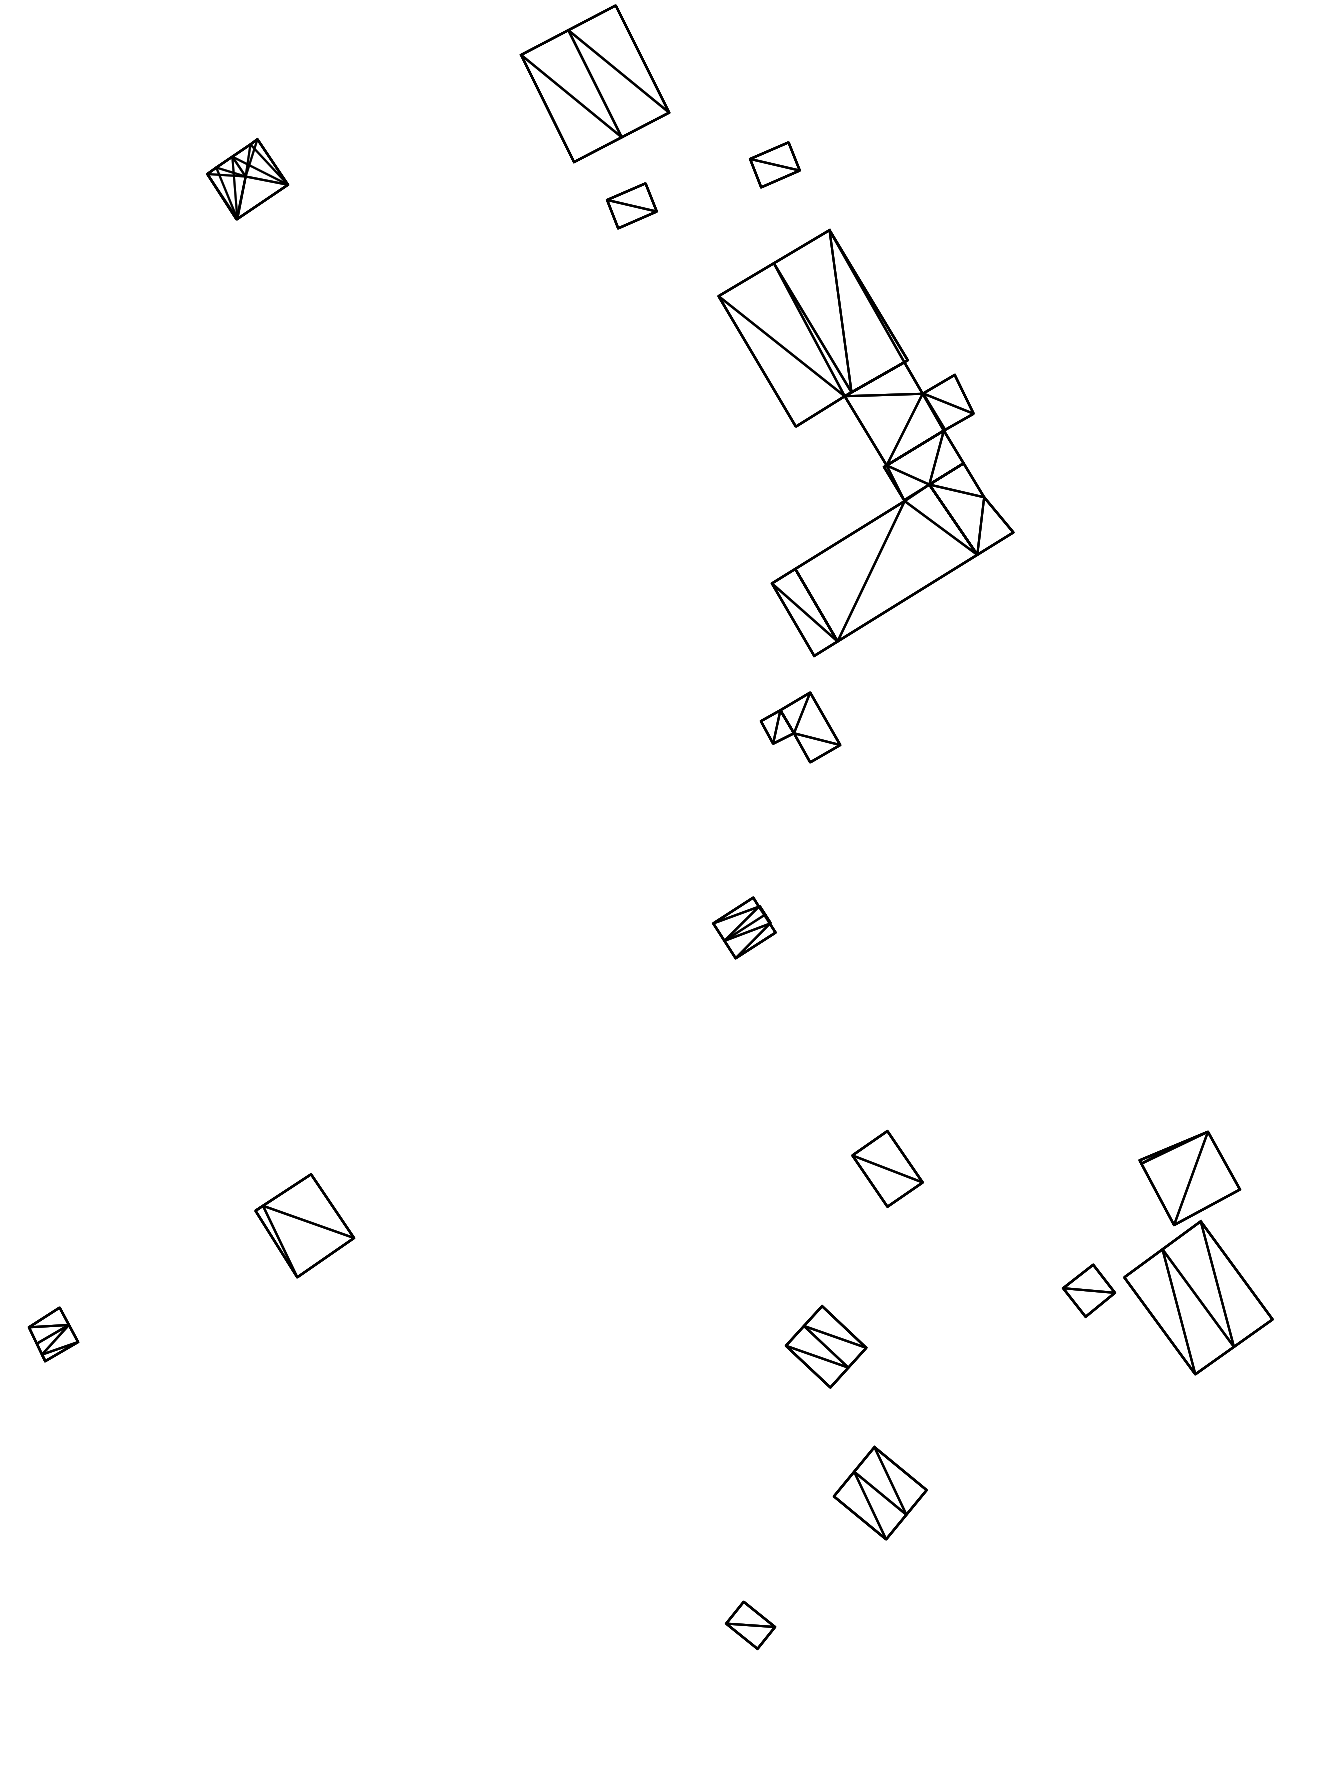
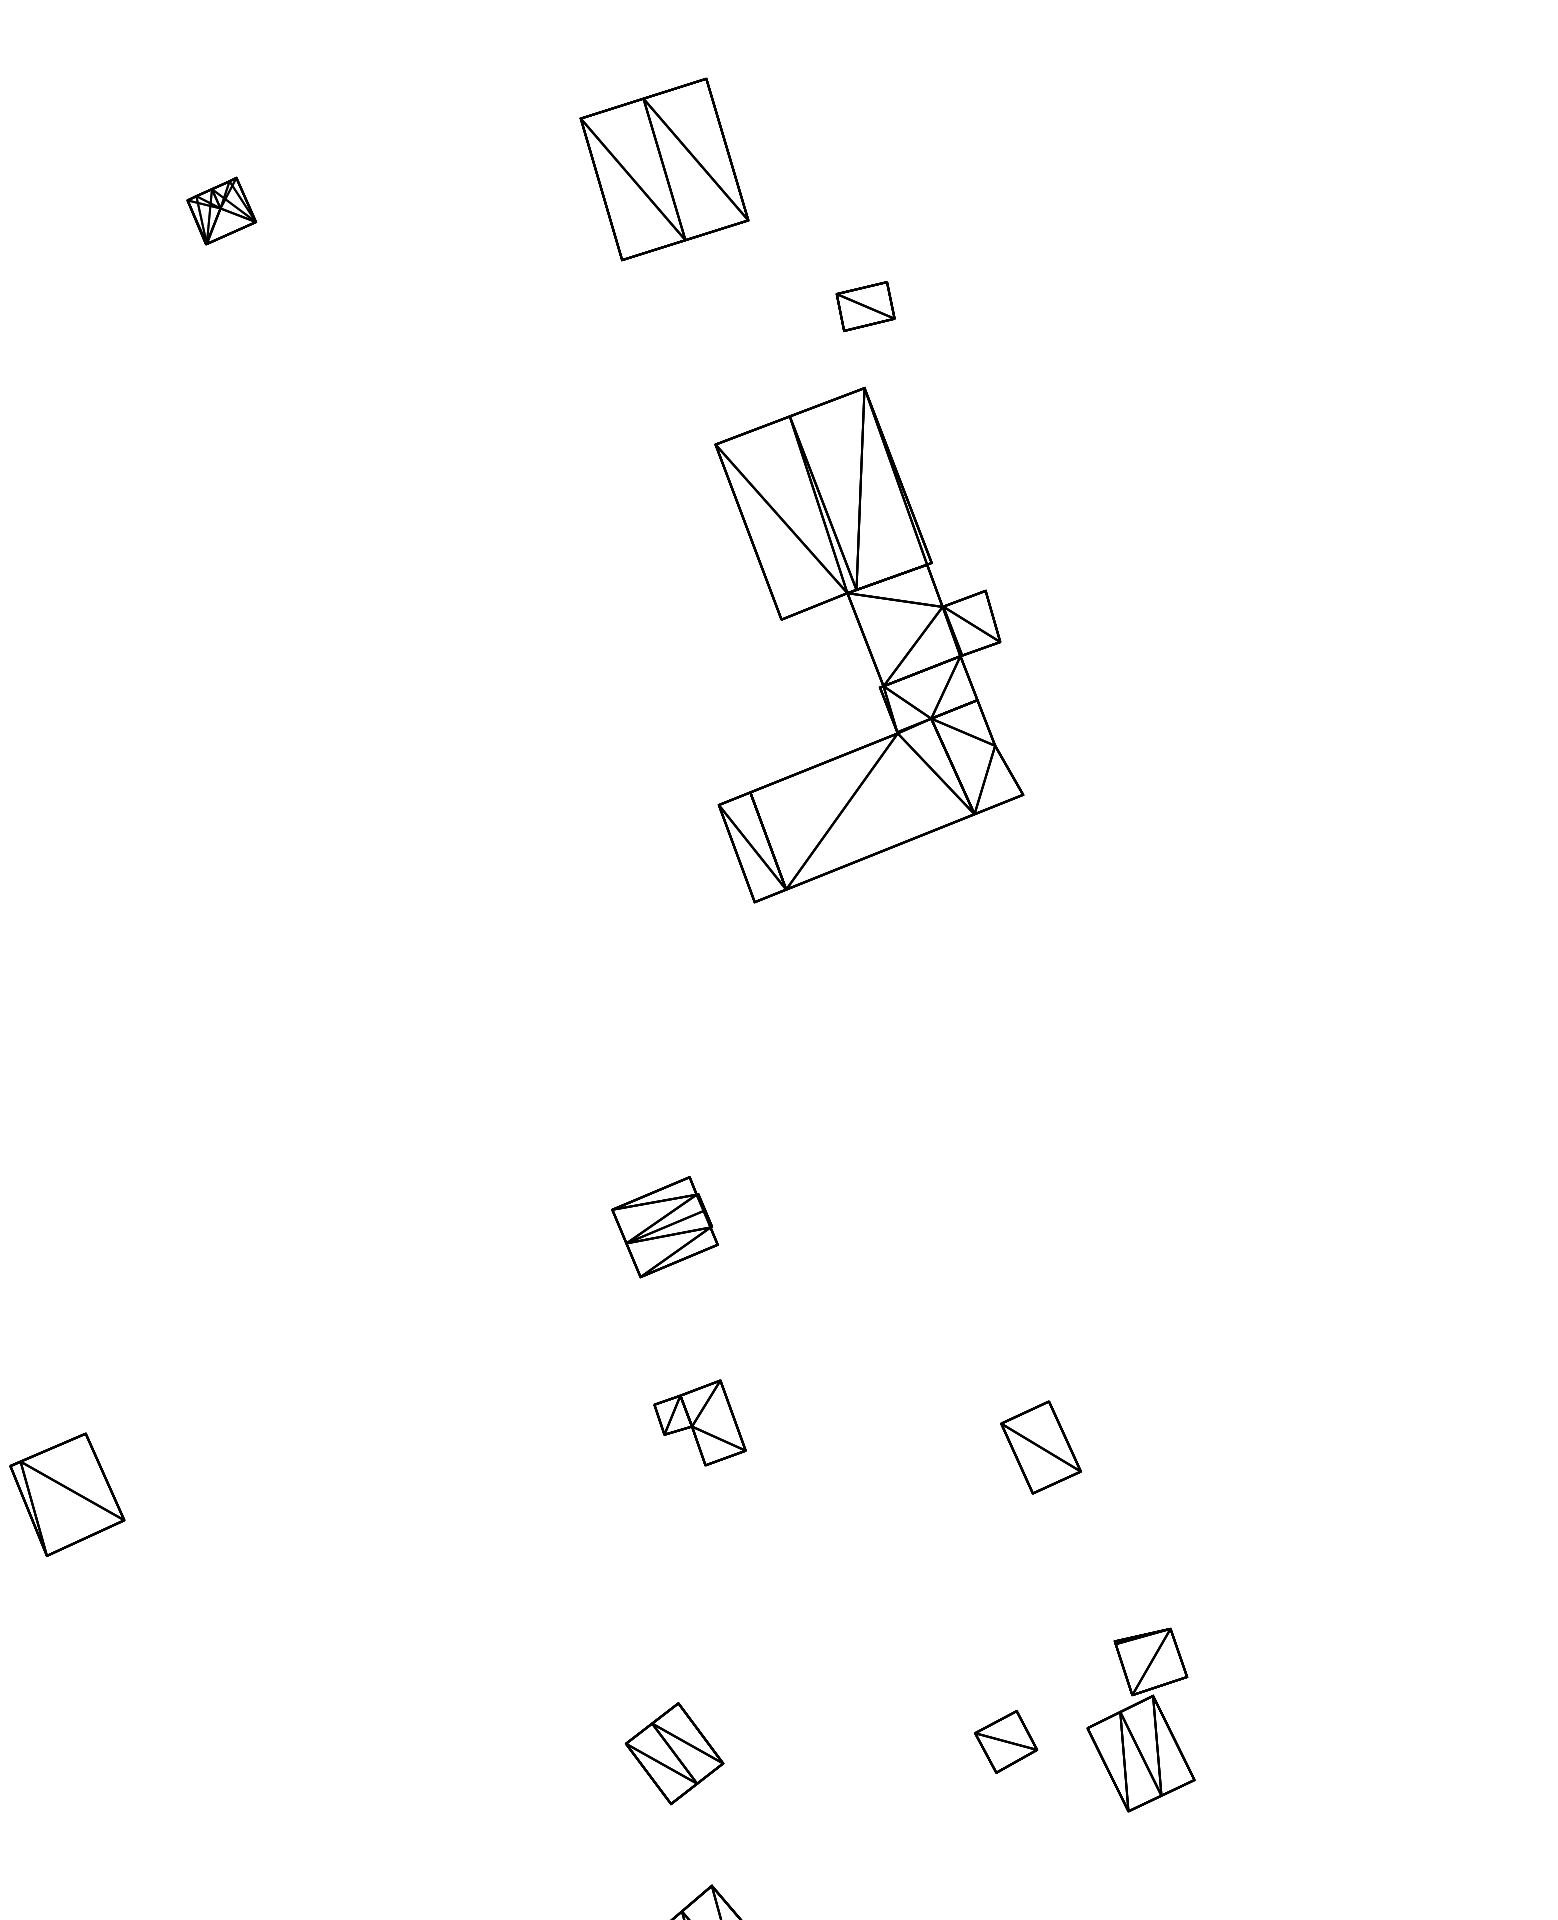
part: (247, 179) -> (221, 211), size x0.71
part: (631, 205) -> (682, 325), removed
part: (865, 442) -> (862, 653), moved
part: (800, 727) -> (701, 1420), moved
part: (744, 927) -> (665, 1226), size x1.43
part: (887, 1168) -> (1041, 1447), moved
part: (1198, 1253) -> (1147, 1720), size x0.62

